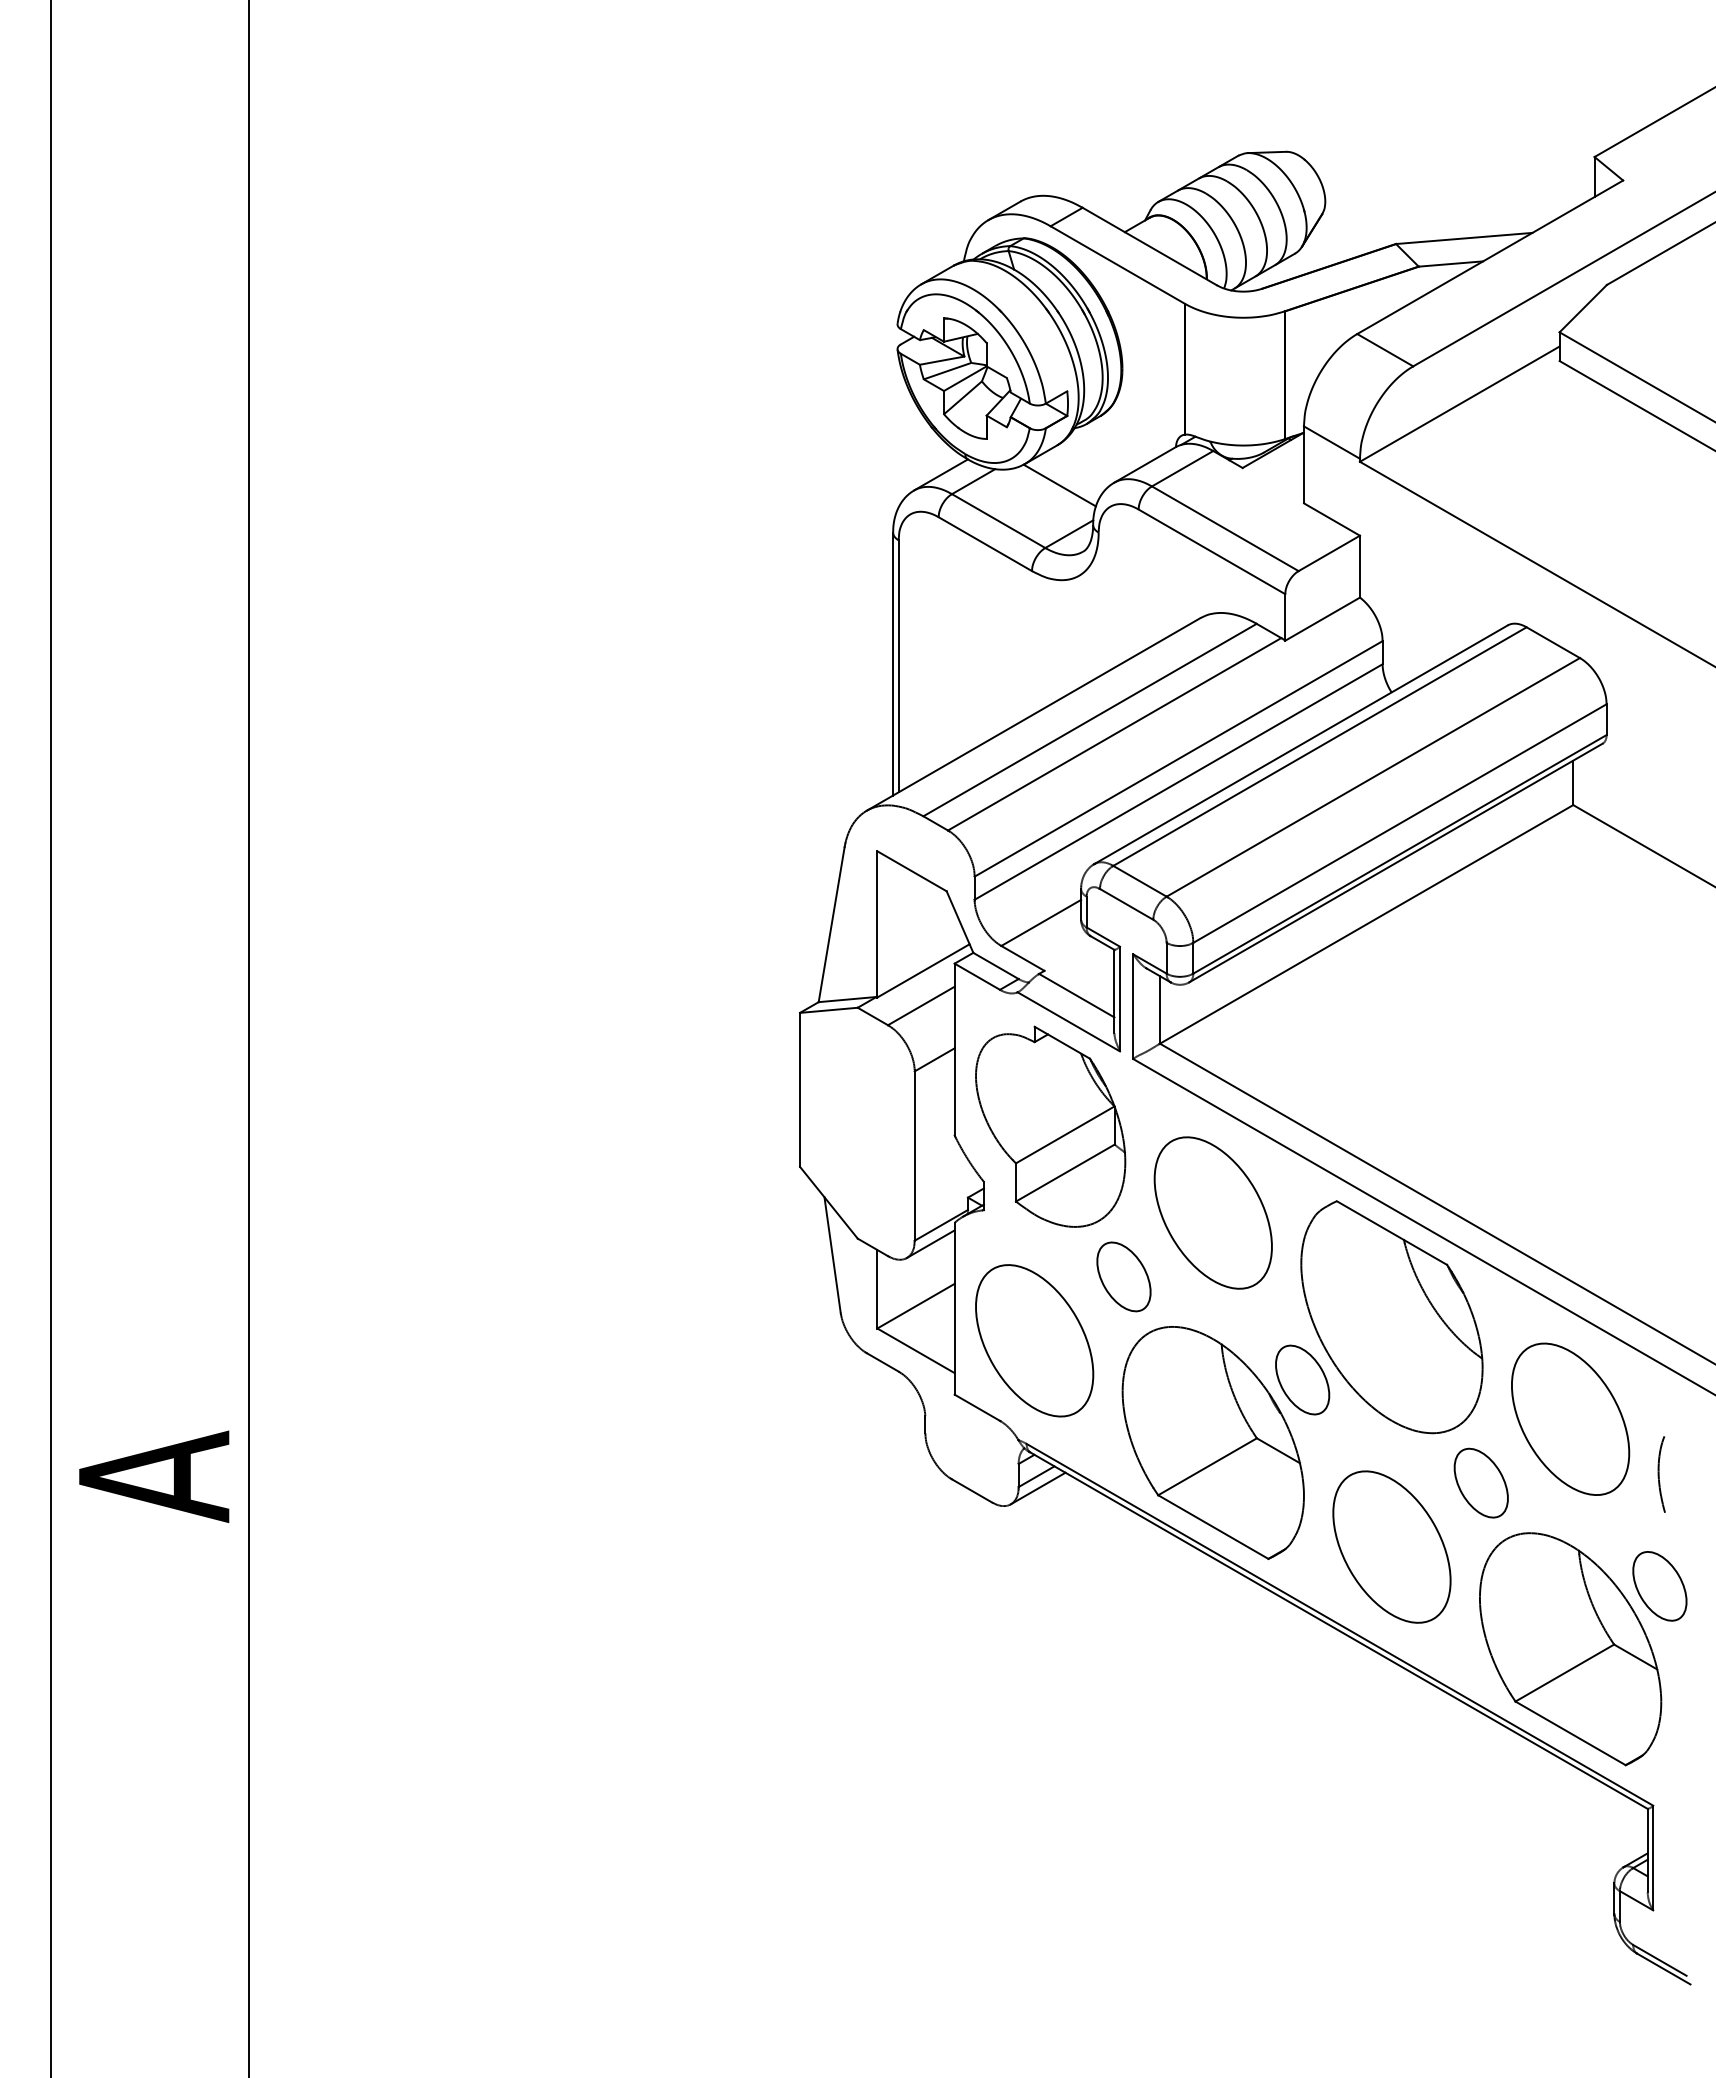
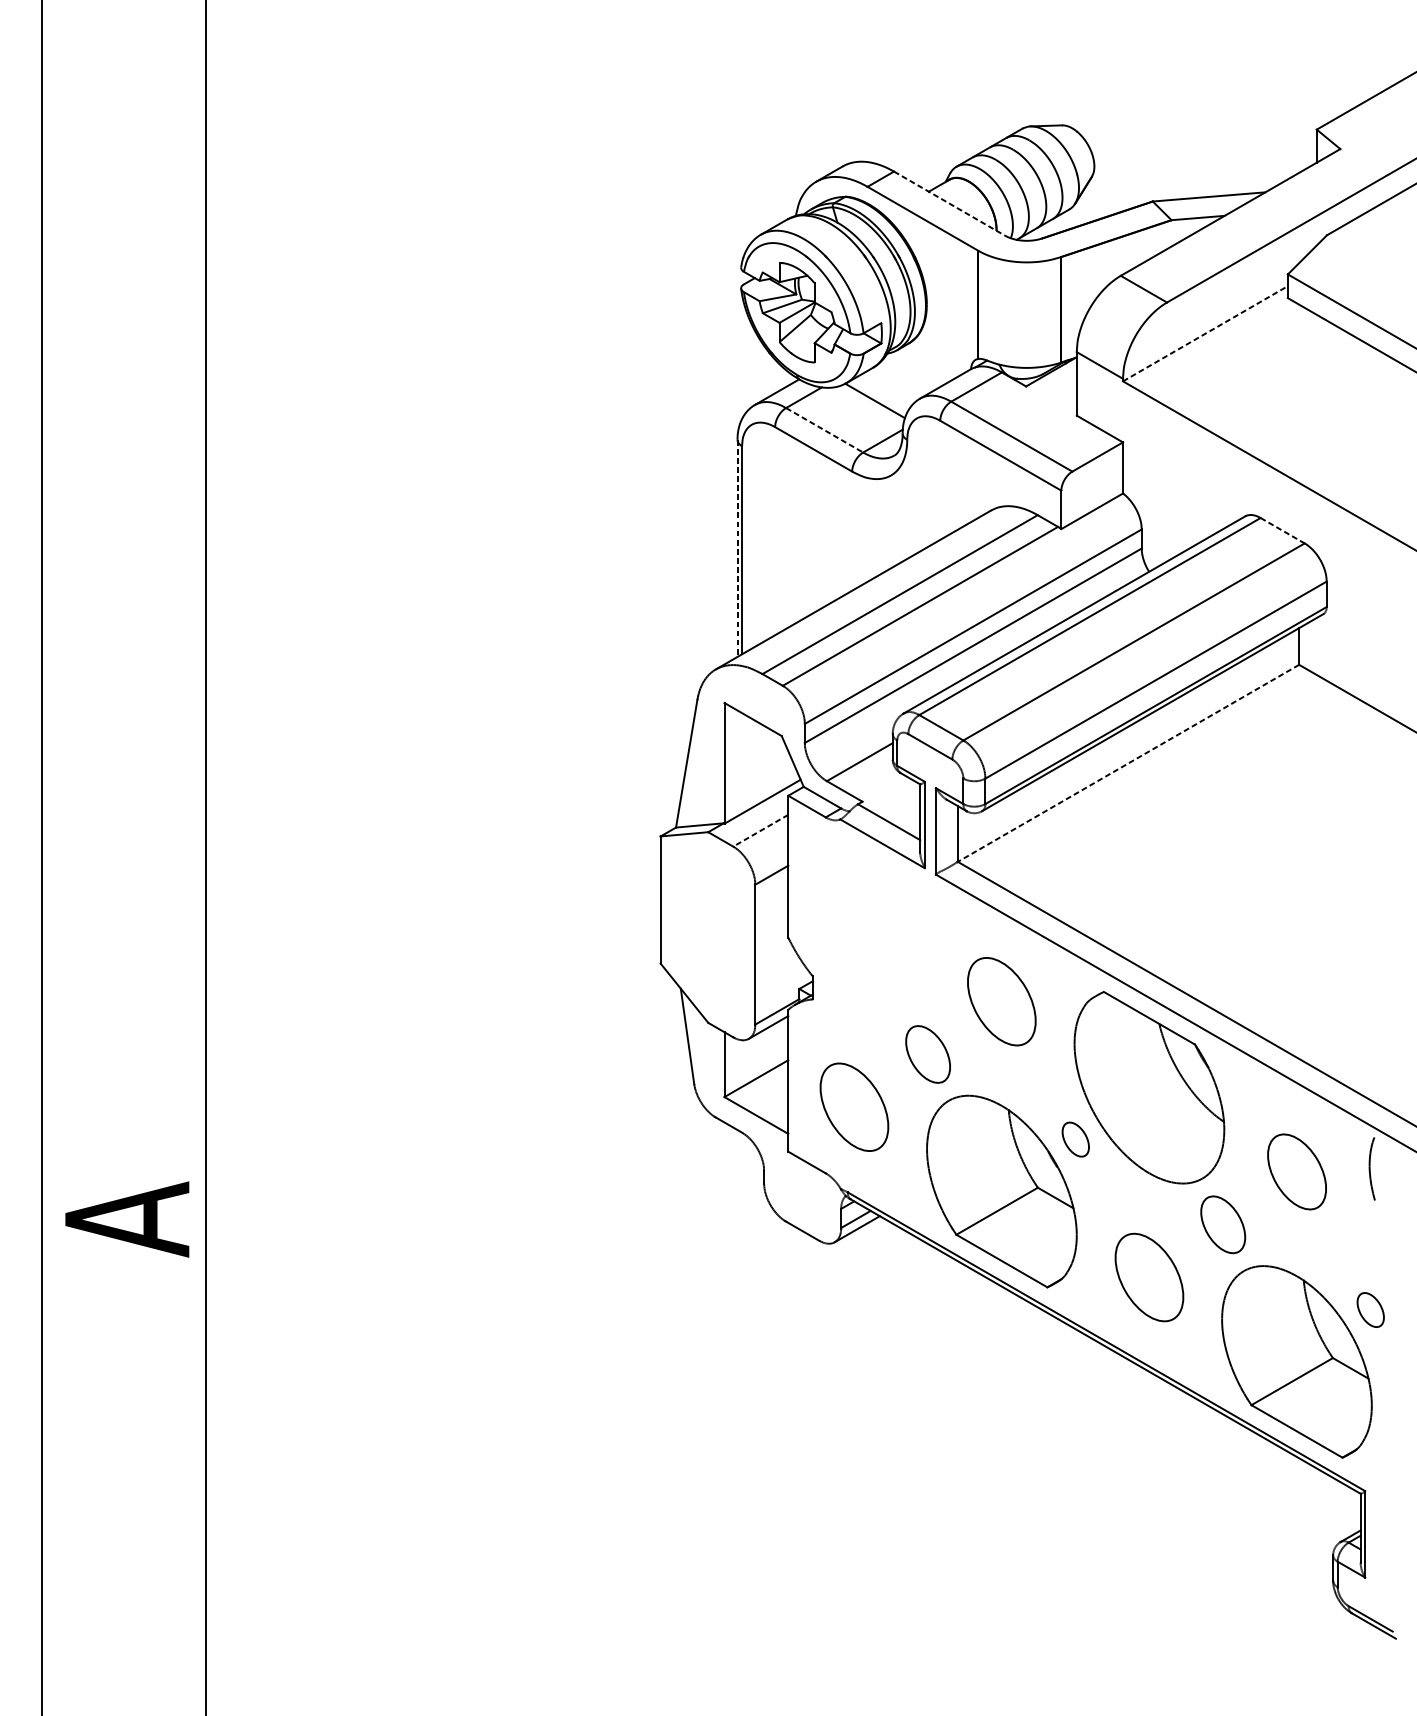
line: (1150, 246) -> (950, 203), solid -> dashed
line: (1460, 403) -> (1206, 333), solid -> dashed
line: (998, 521) -> (824, 430), solid -> dashed
line: (1553, 642) -> (1282, 530), solid -> dashed
line: (893, 664) -> (737, 548), solid -> dashed
line: (1366, 924) -> (1128, 763), solid -> dashed
line: (920, 1006) -> (760, 831), solid -> dashed
part: (1050, 1126) -> (867, 930), removed
part: (1212, 1212) -> (1001, 1001), size x0.7
part: (1034, 1340) -> (854, 1106), size x0.7
part: (1302, 1379) -> (1075, 1139), size x0.6
part: (1570, 1418) -> (1296, 1171), size x0.6
part: (1661, 1474) -> (1372, 1168), moved
part: (1391, 1546) -> (1149, 1277), size x0.7
part: (1659, 1586) -> (1370, 1310), size x0.6

